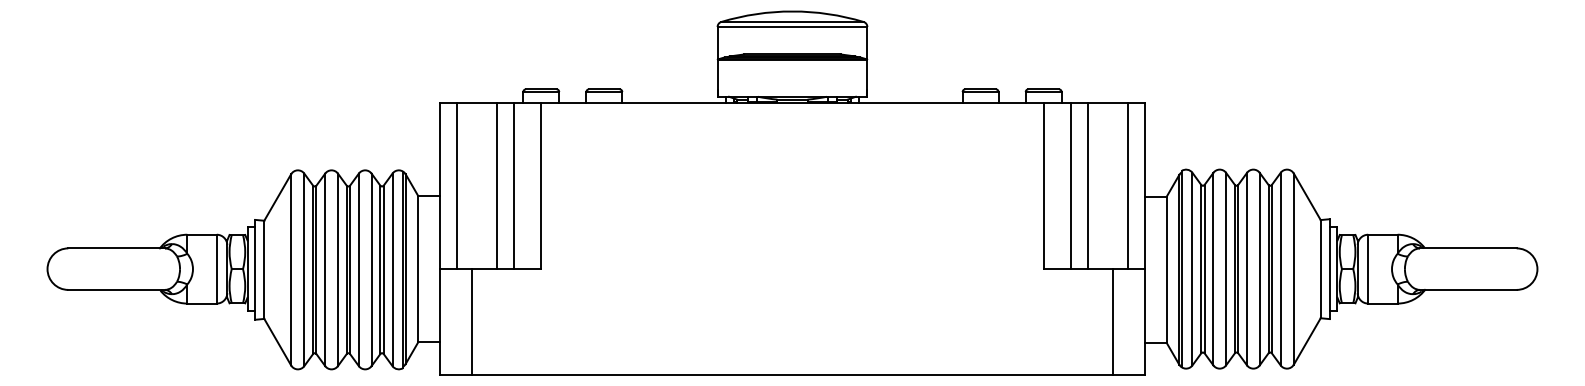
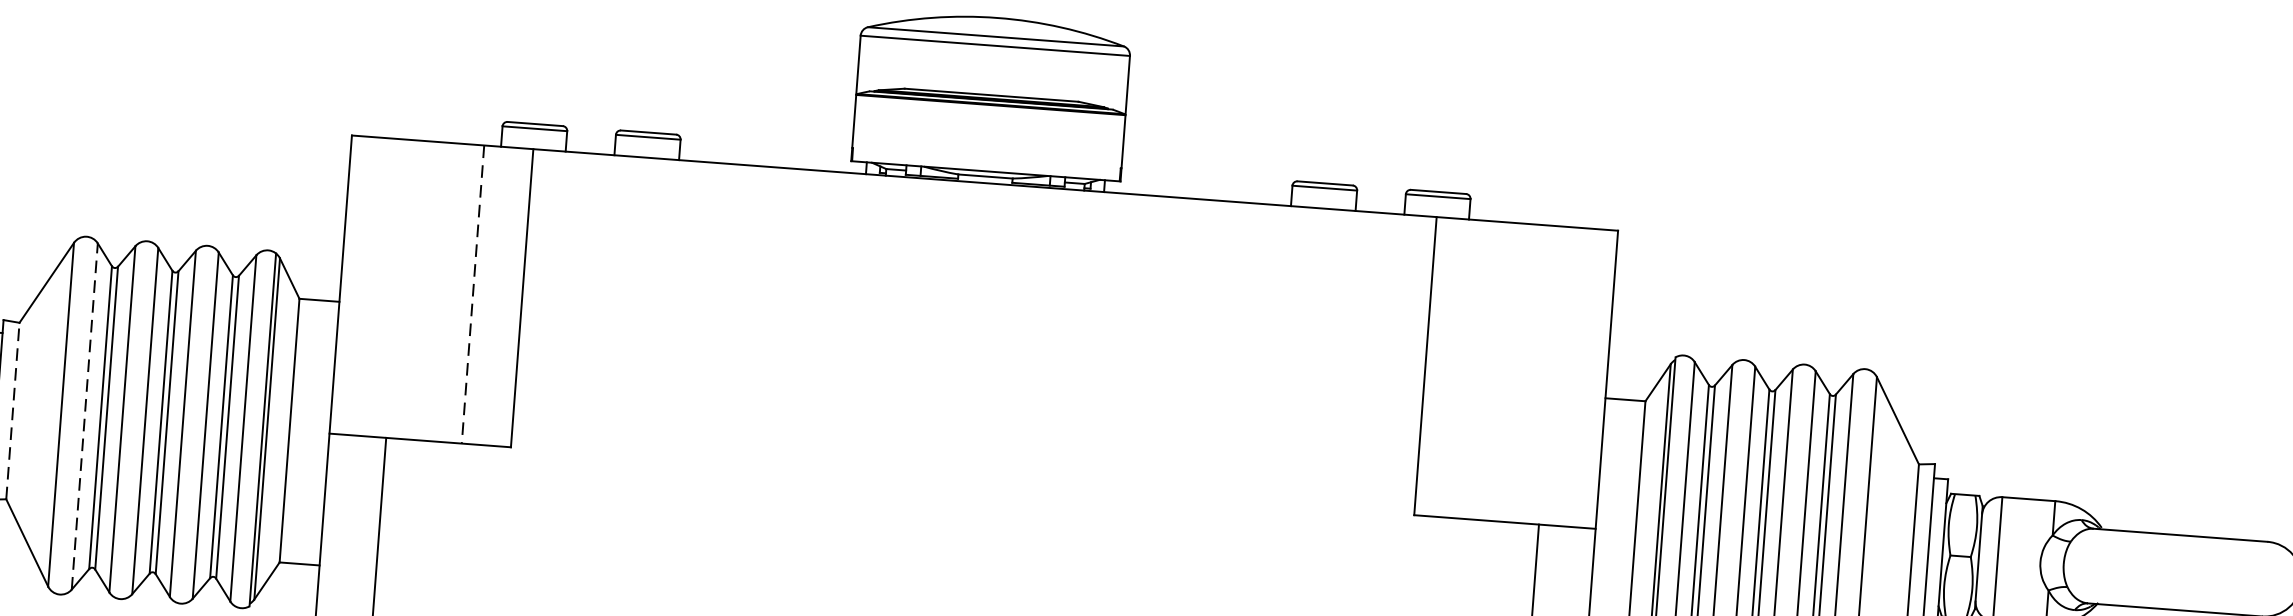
line: (457, 186) -> (371, 287), removed
line: (497, 186) -> (443, 292), removed
line: (513, 186) -> (472, 294), solid -> dashed
line: (1071, 186) -> (1475, 370), removed
line: (1087, 186) -> (1504, 372), removed
line: (1127, 186) -> (1576, 377), removed
line: (264, 269) -> (13, 410), solid -> dashed
line: (304, 269) -> (85, 415), solid -> dashed

